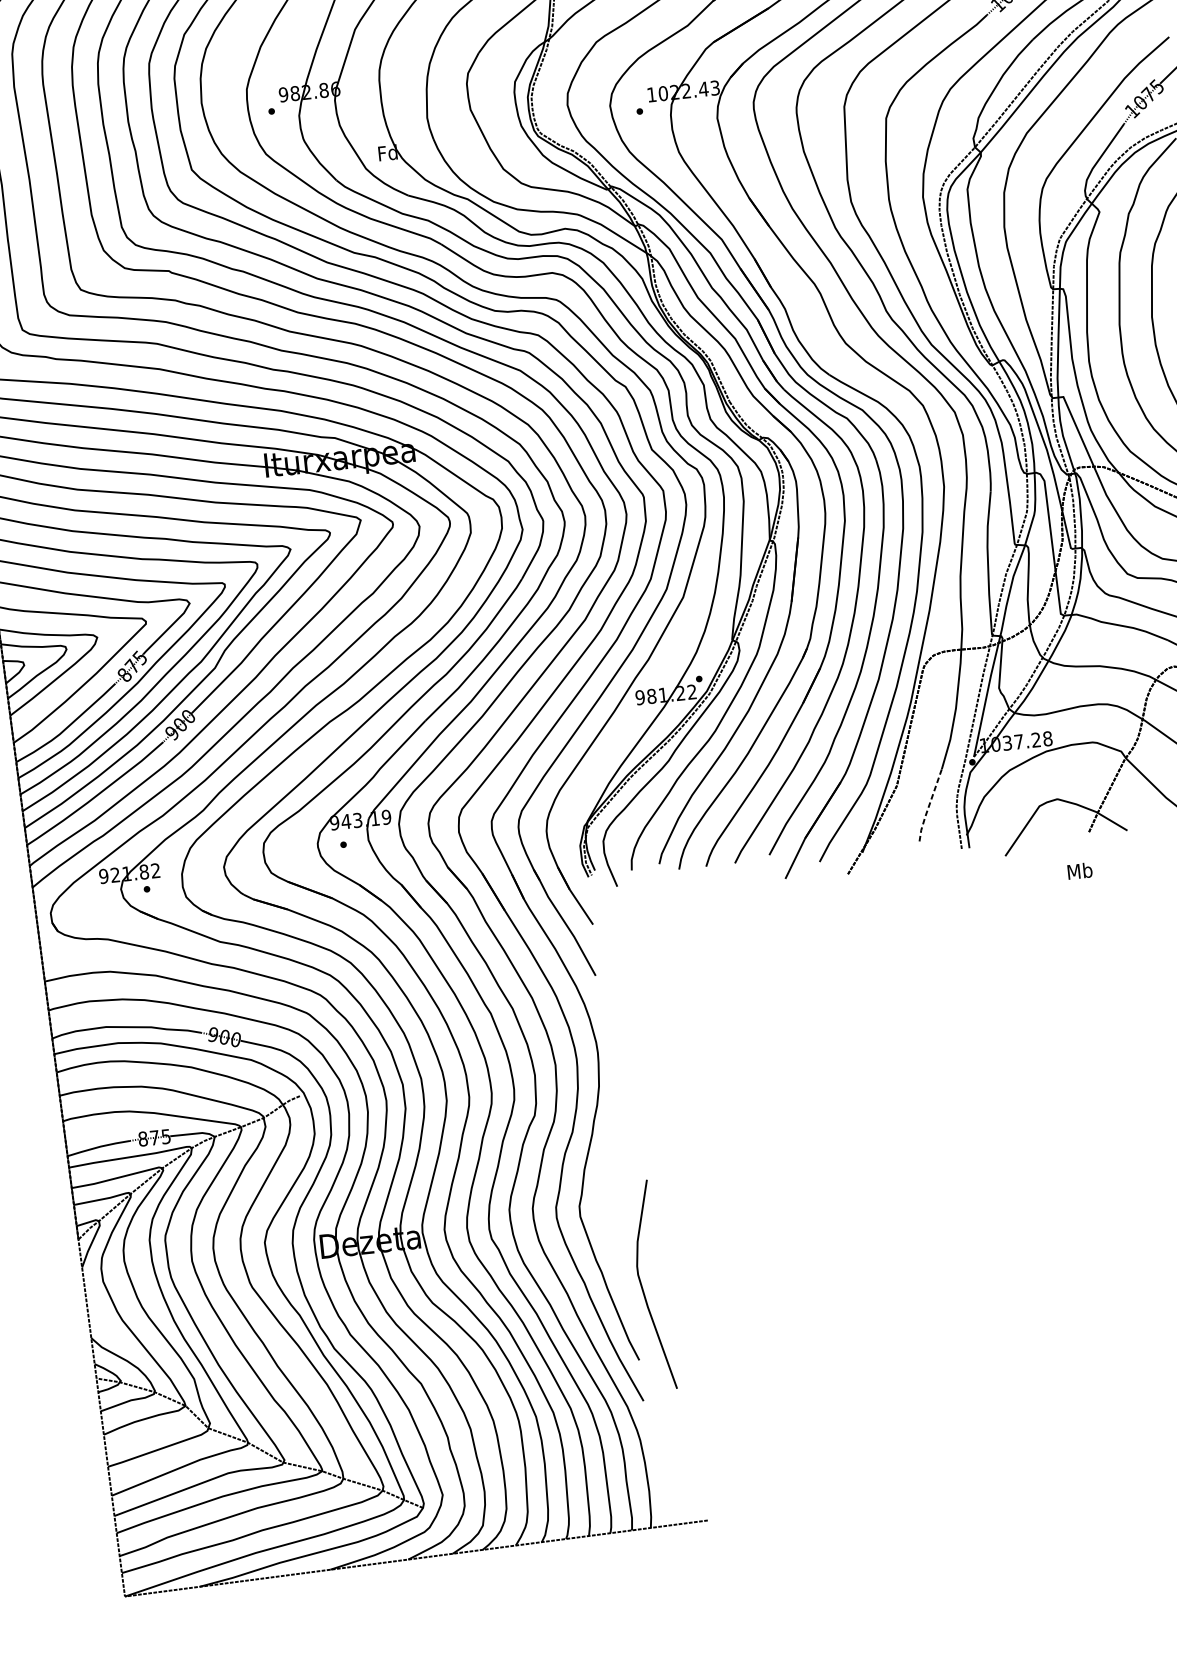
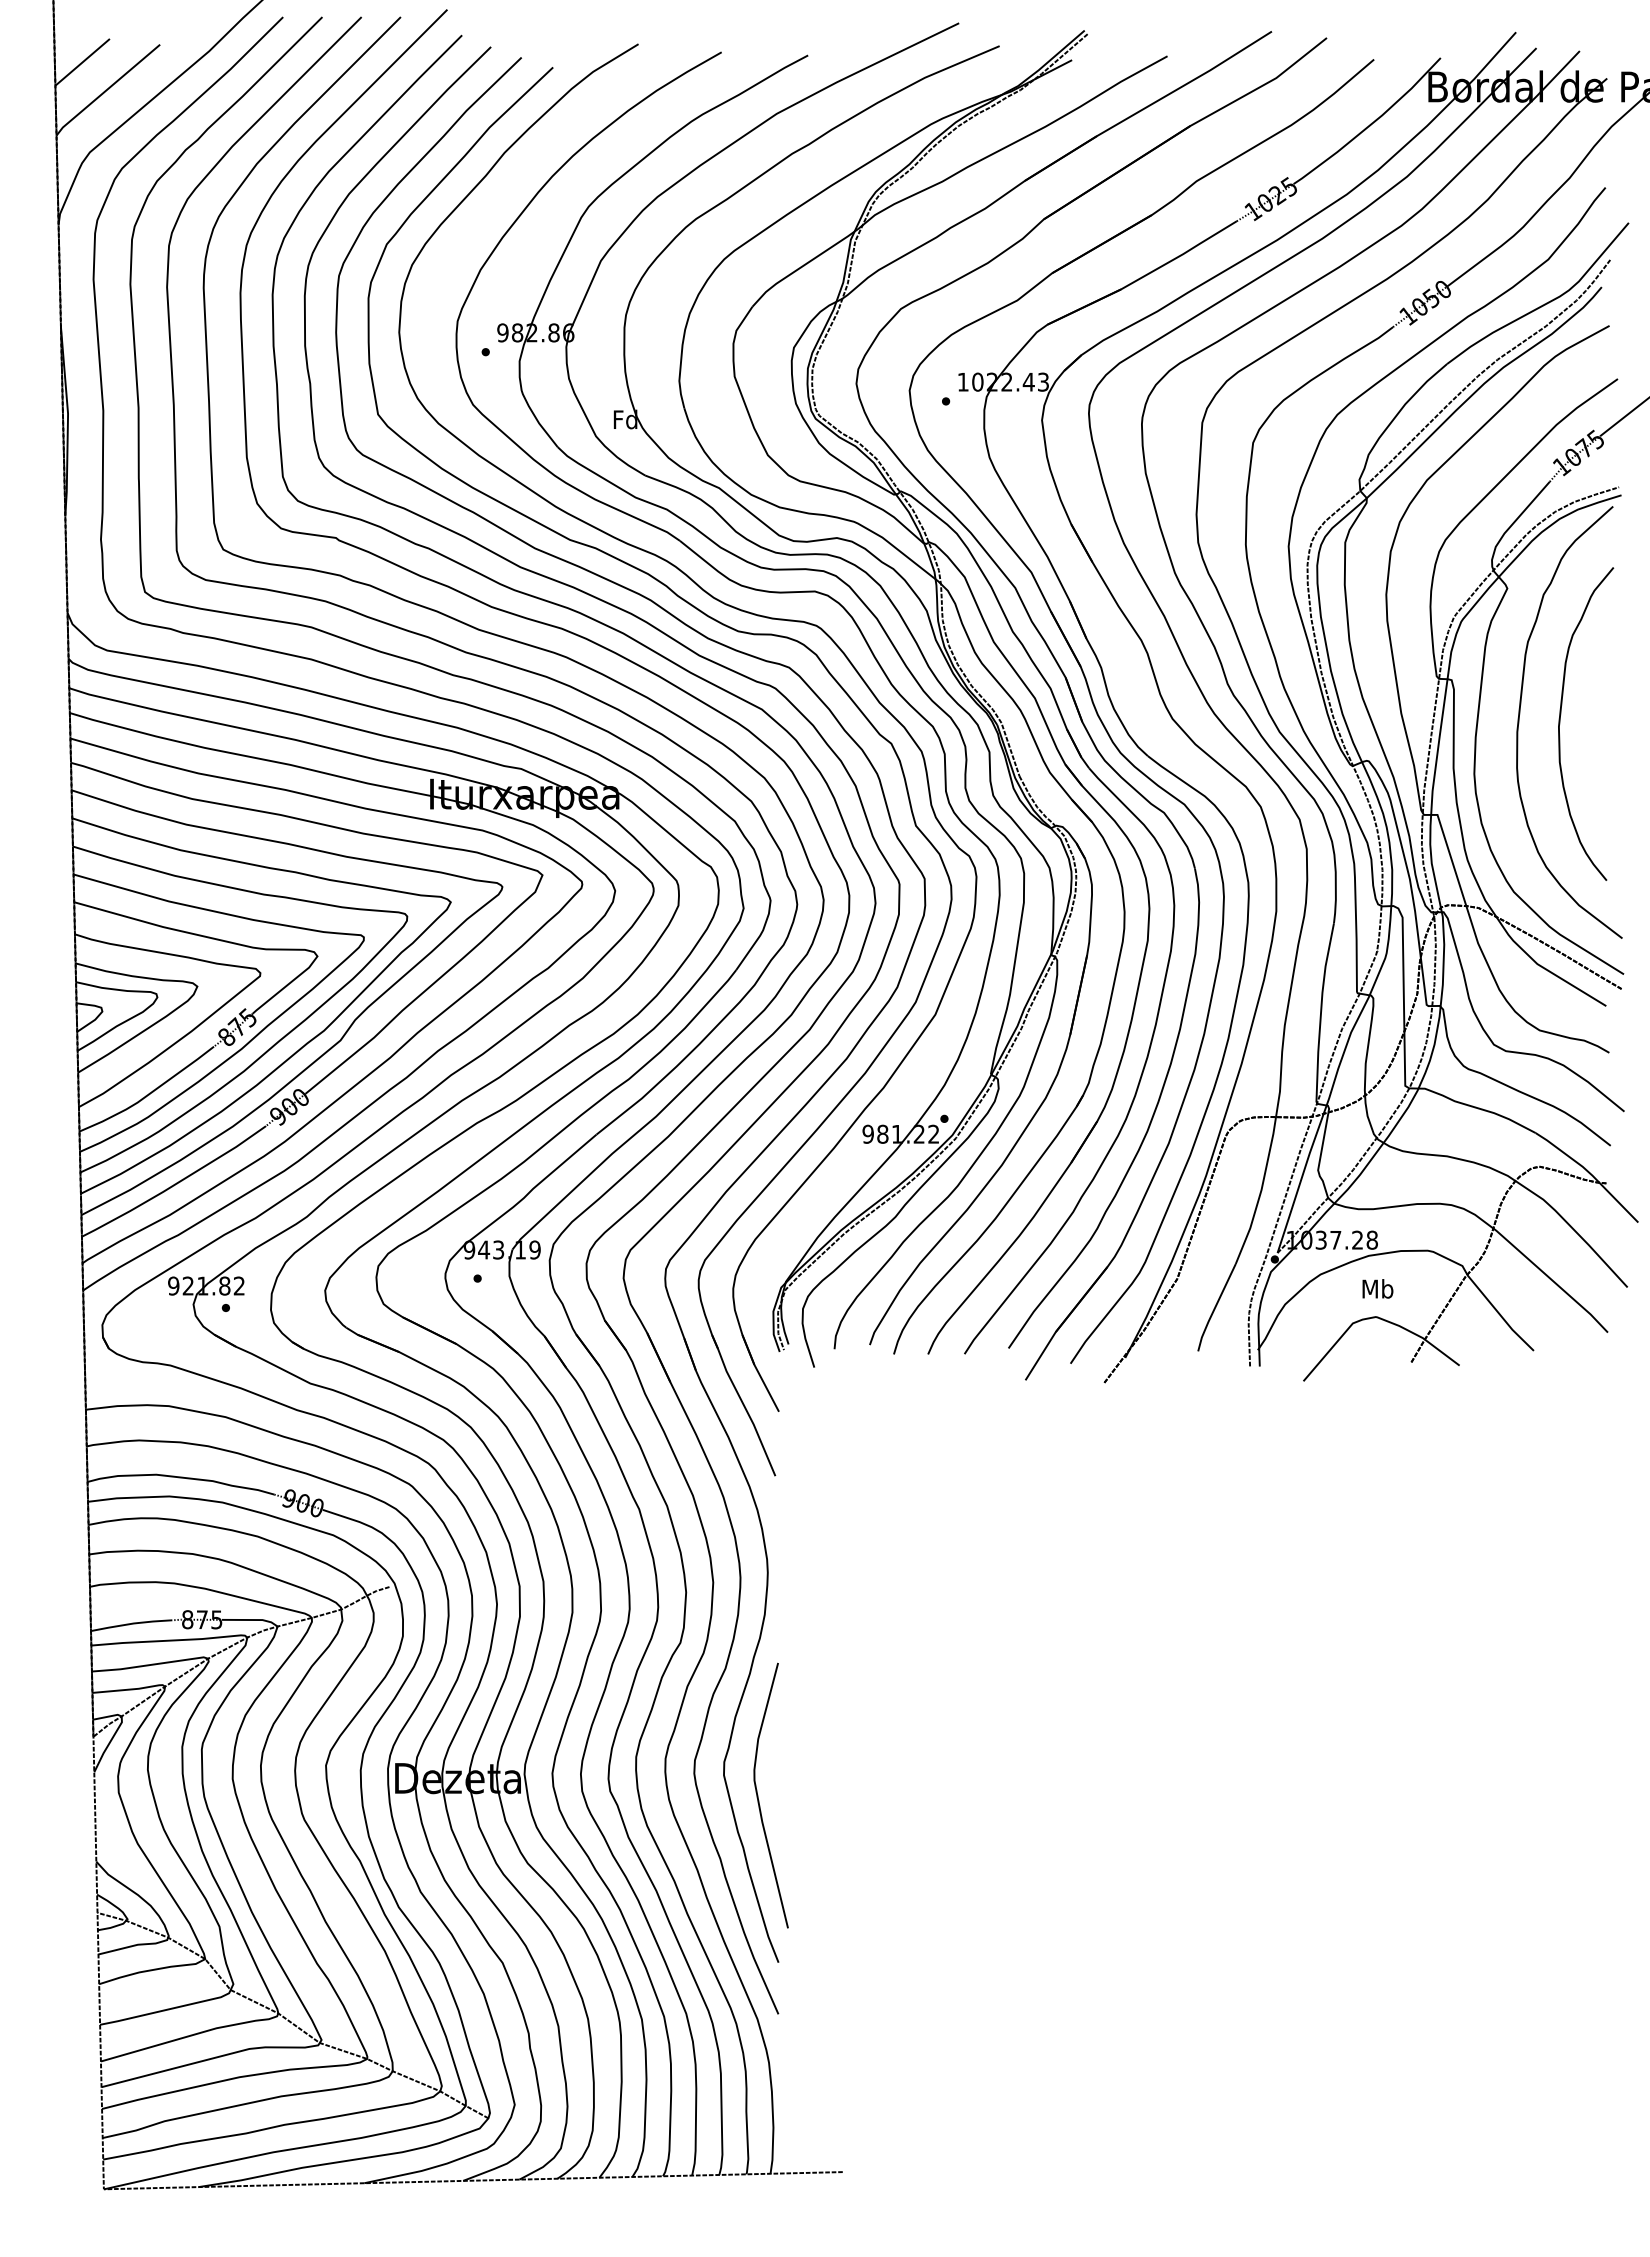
line: (928, 806) -> (1214, 1308), dashed -> solid
text: (1079, 870) -> (1377, 1288), moved
curve: (642, 1286) -> (758, 1795), moved

